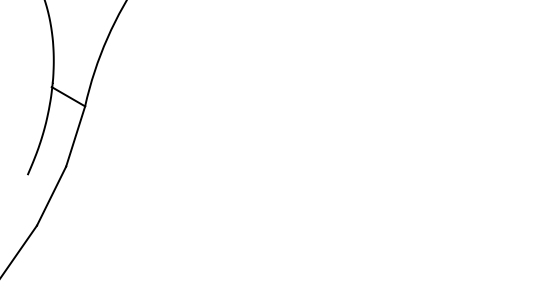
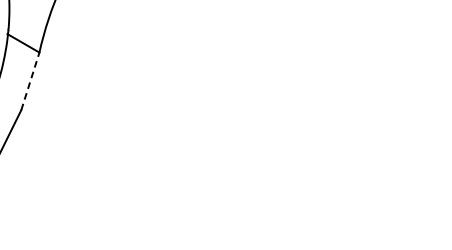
line: (75, 136) -> (30, 81), solid -> dashed

